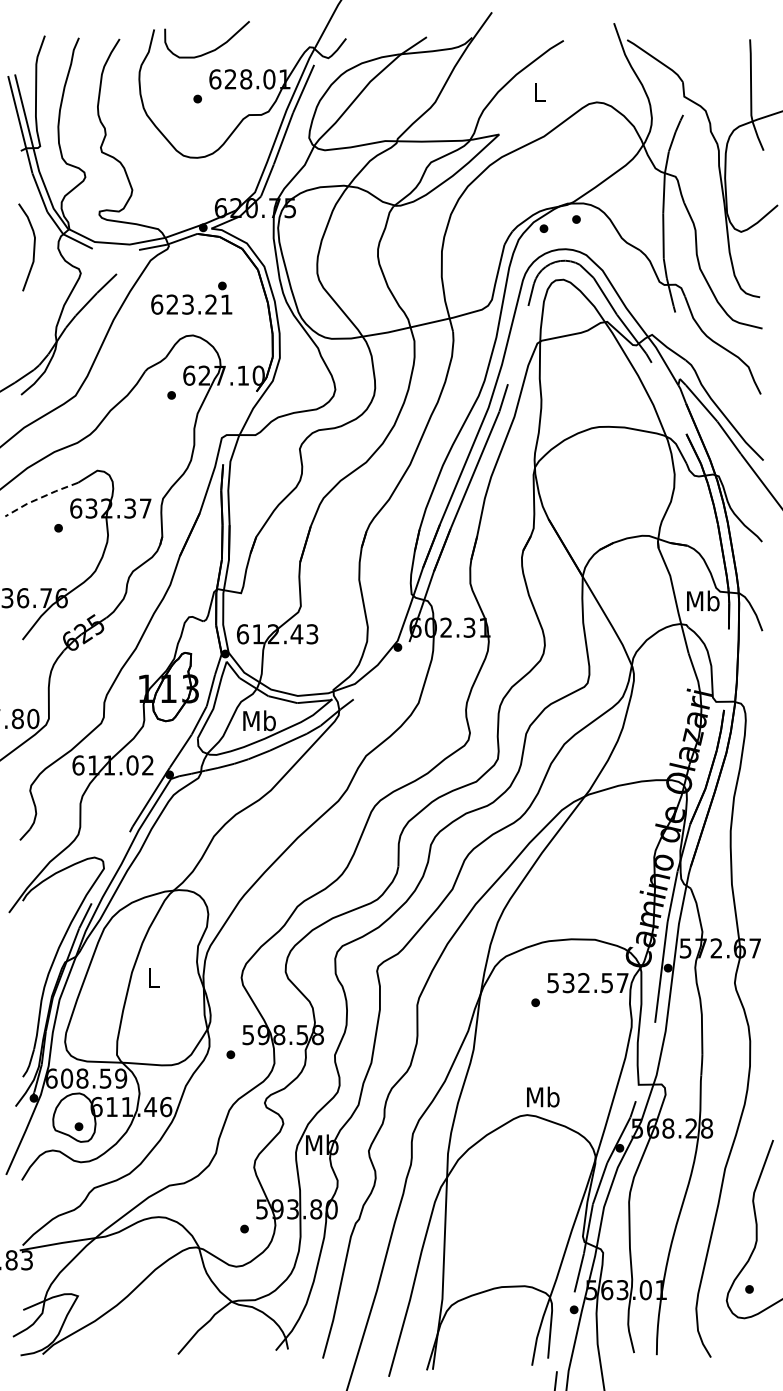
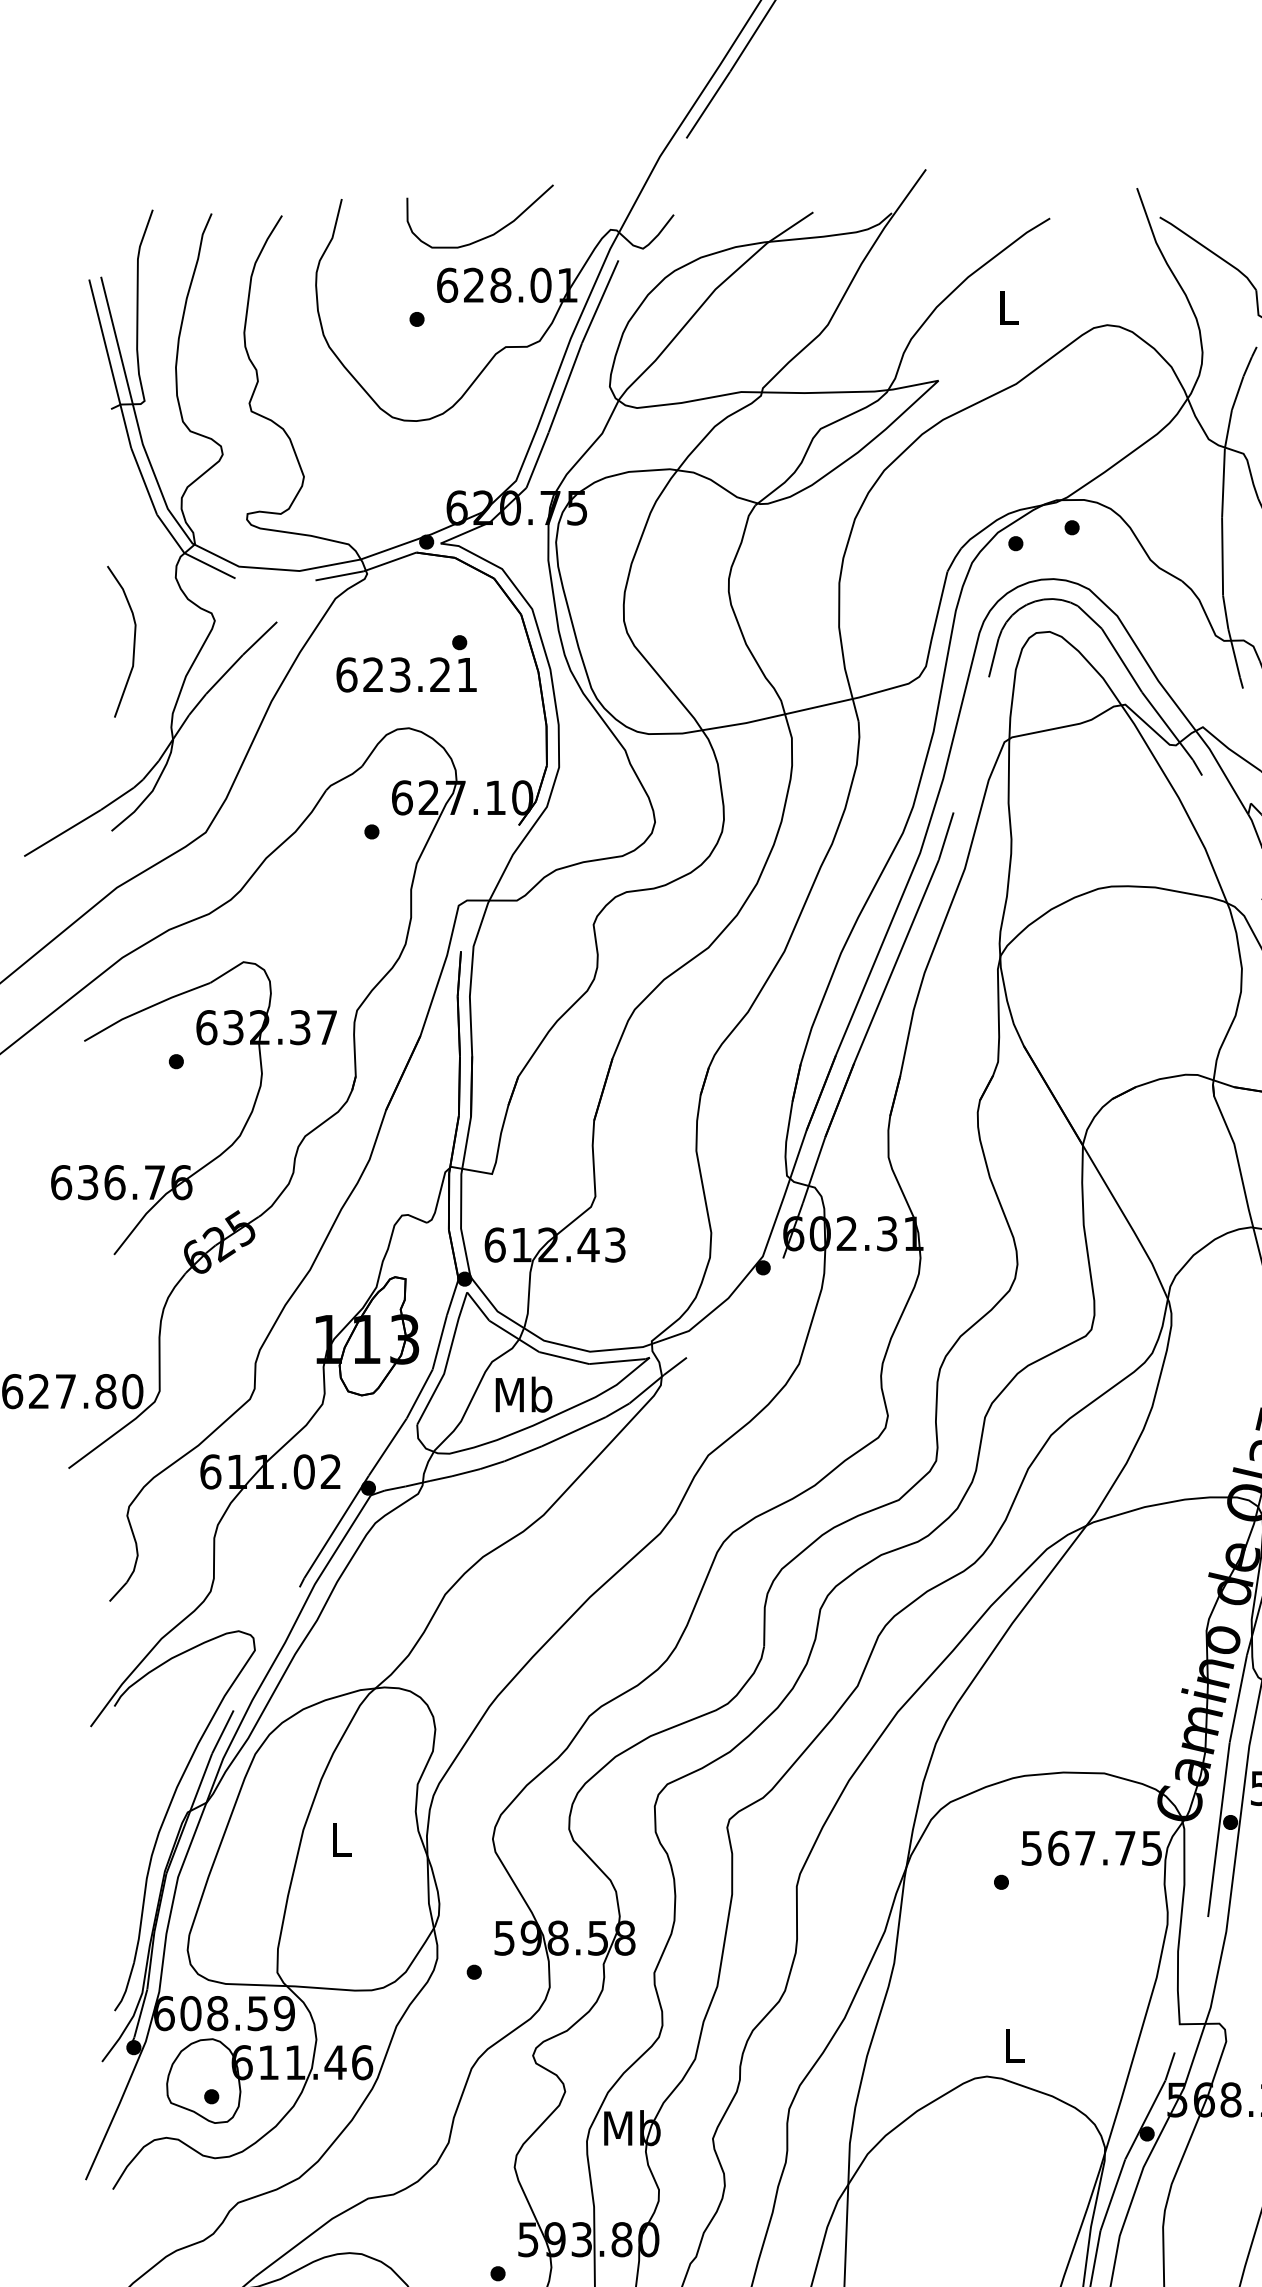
curve: (210, 50) -> (485, 235), moved
curve: (33, 247) -> (132, 641), moved
line: (40, 497) -> (145, 1008), dashed -> solid
text: (595, 982) -> (1104, 1847), 532.57 -> 567.75
text: (543, 1096) -> (1015, 2044), Mb -> L

